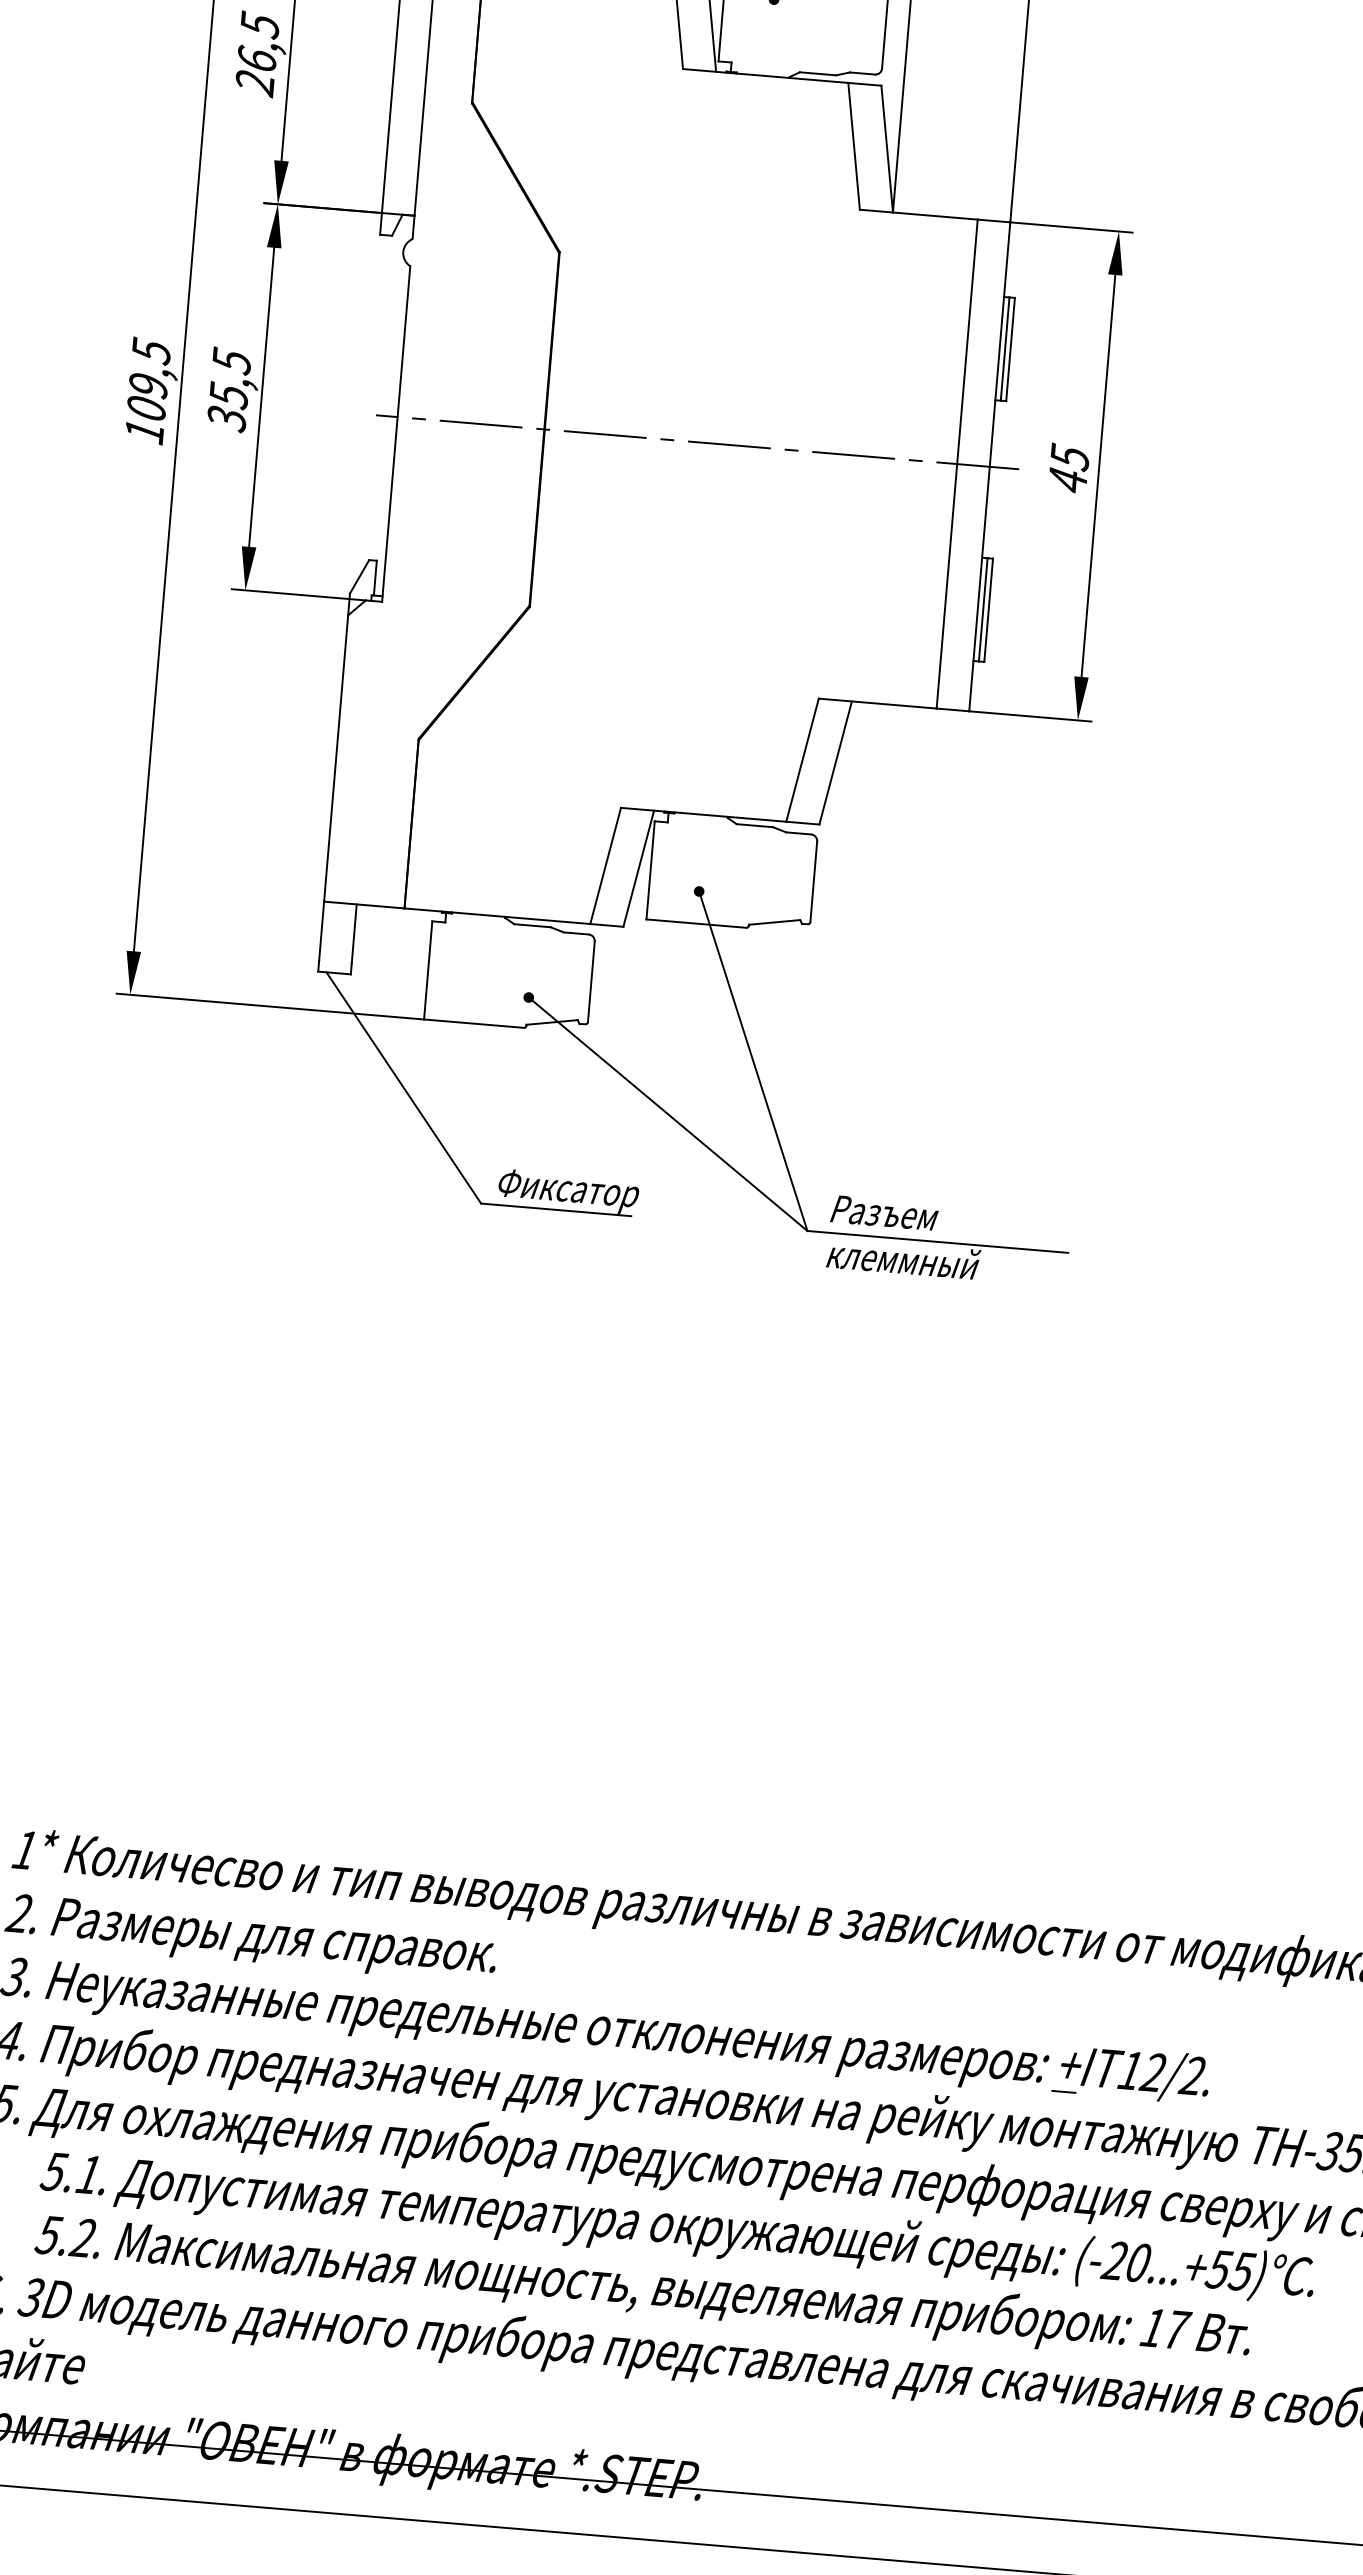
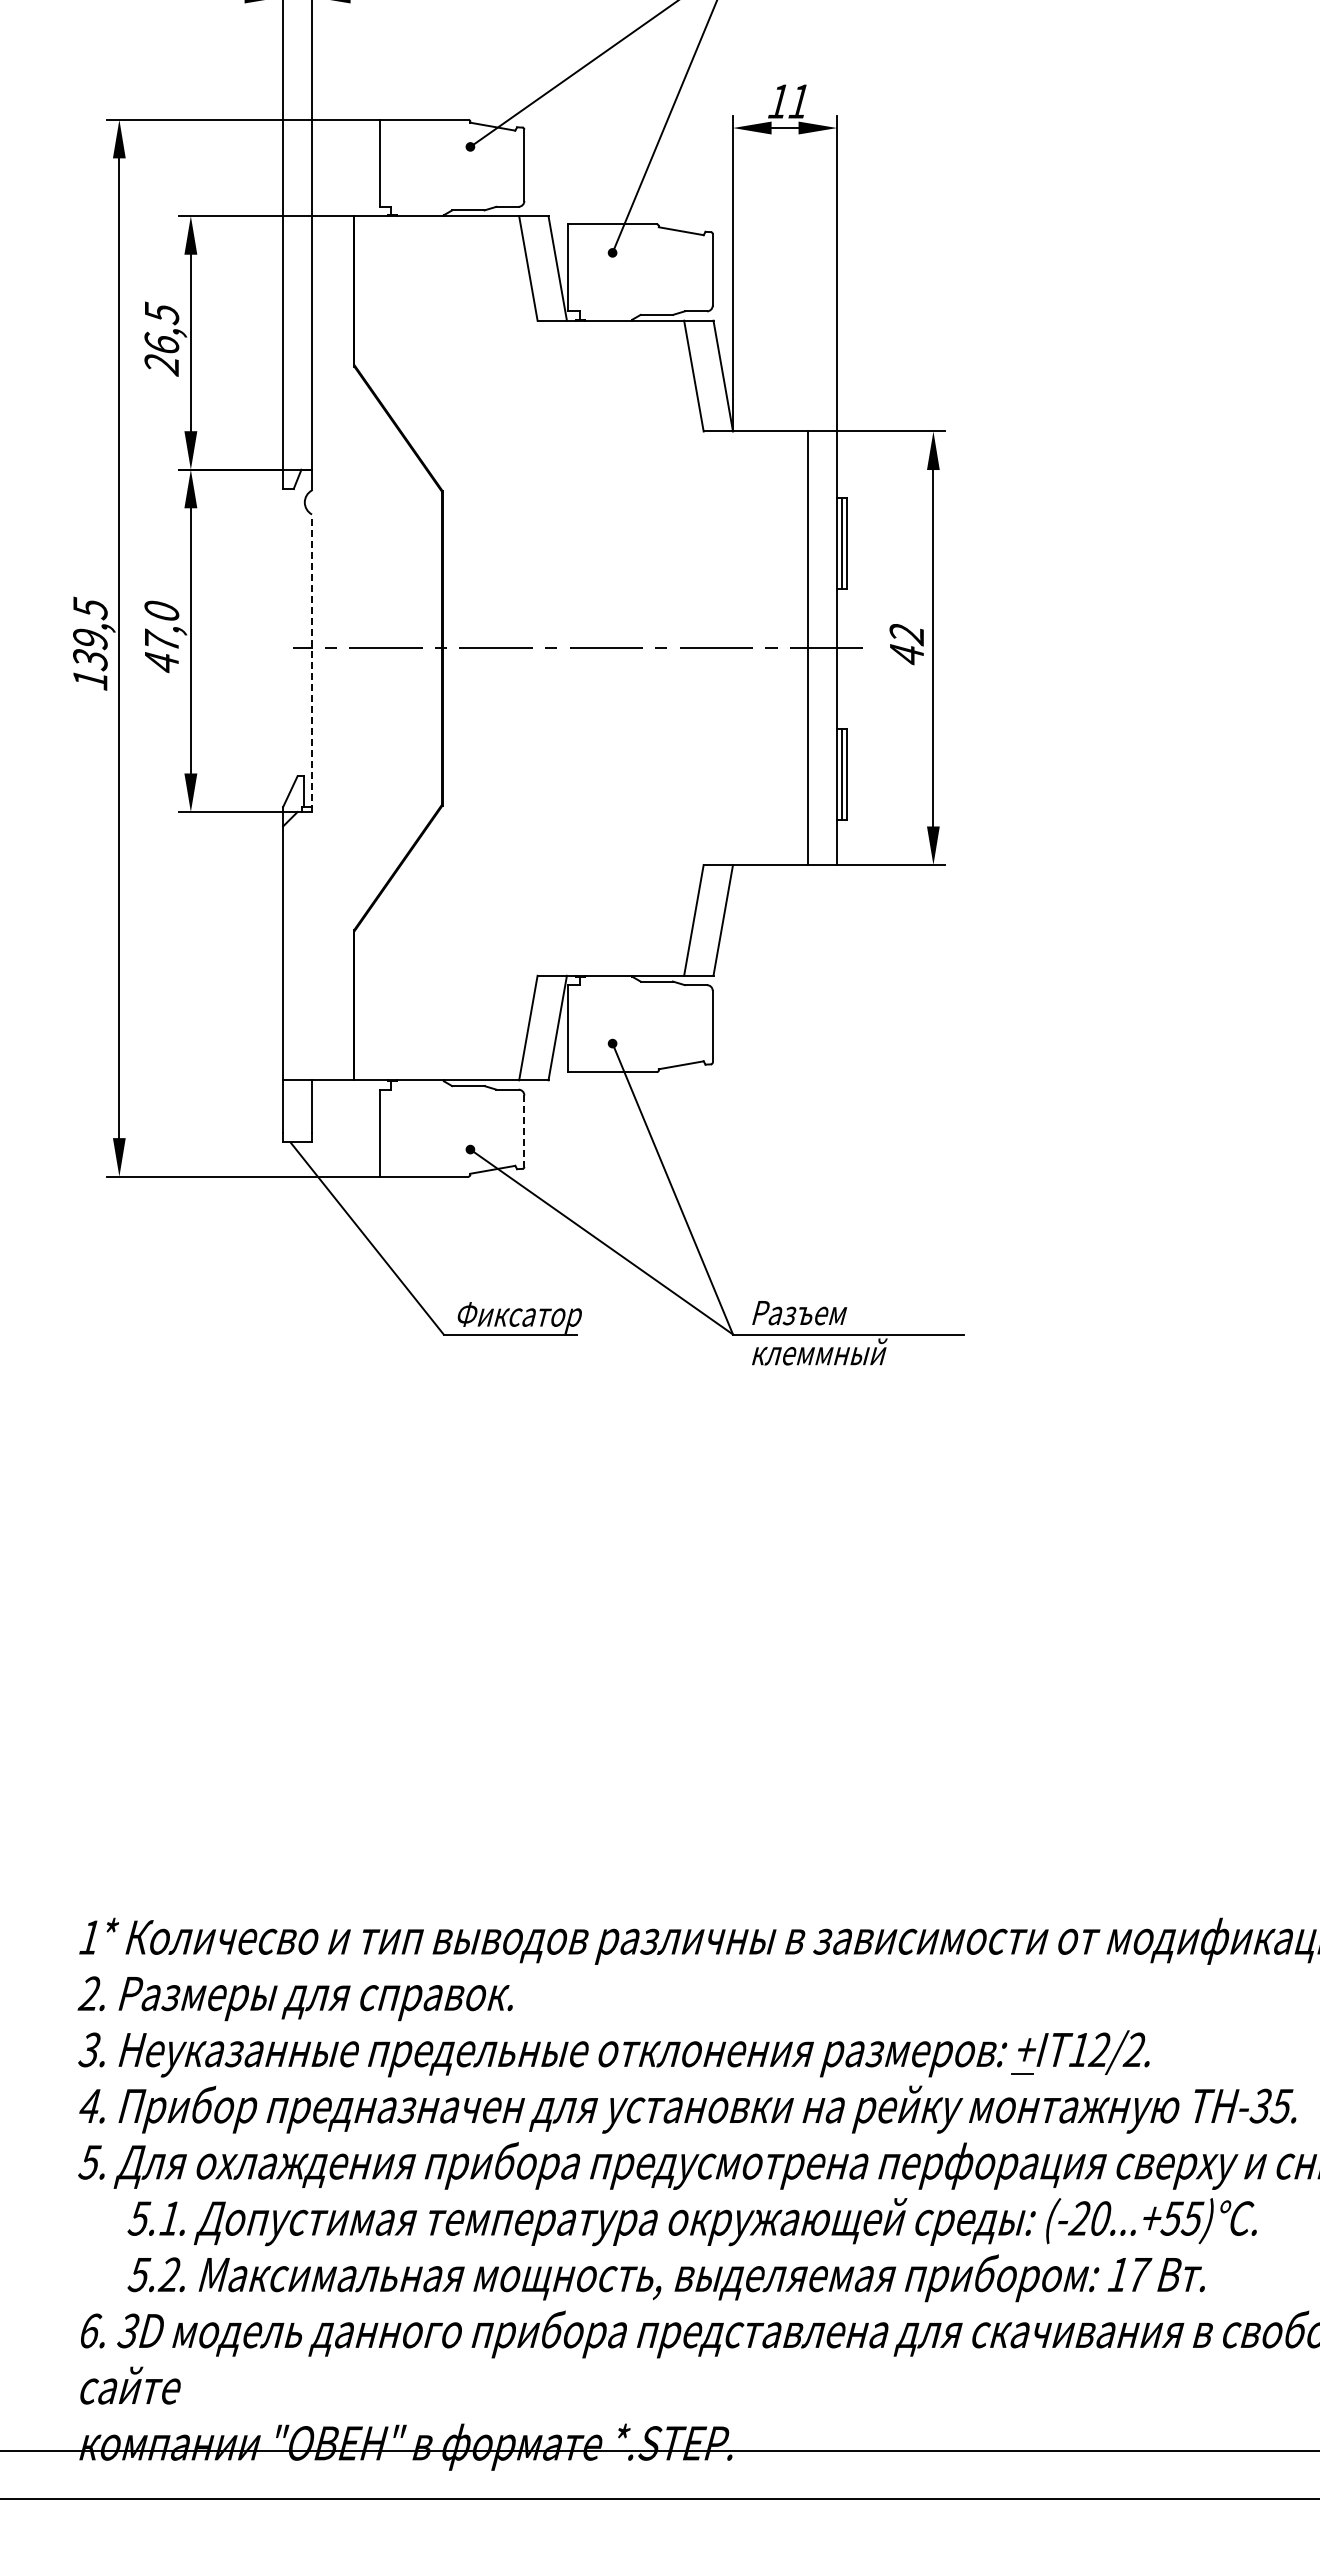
text: (228, 389) -> (161, 636), 35,5 -> 47,0
text: (146, 409) -> (90, 660), 109,5 -> 139,5
line: (396, 434) -> (312, 663), solid -> dashed
text: (1069, 457) -> (906, 634), 45 -> 42
line: (591, 982) -> (524, 1131), solid -> dashed

